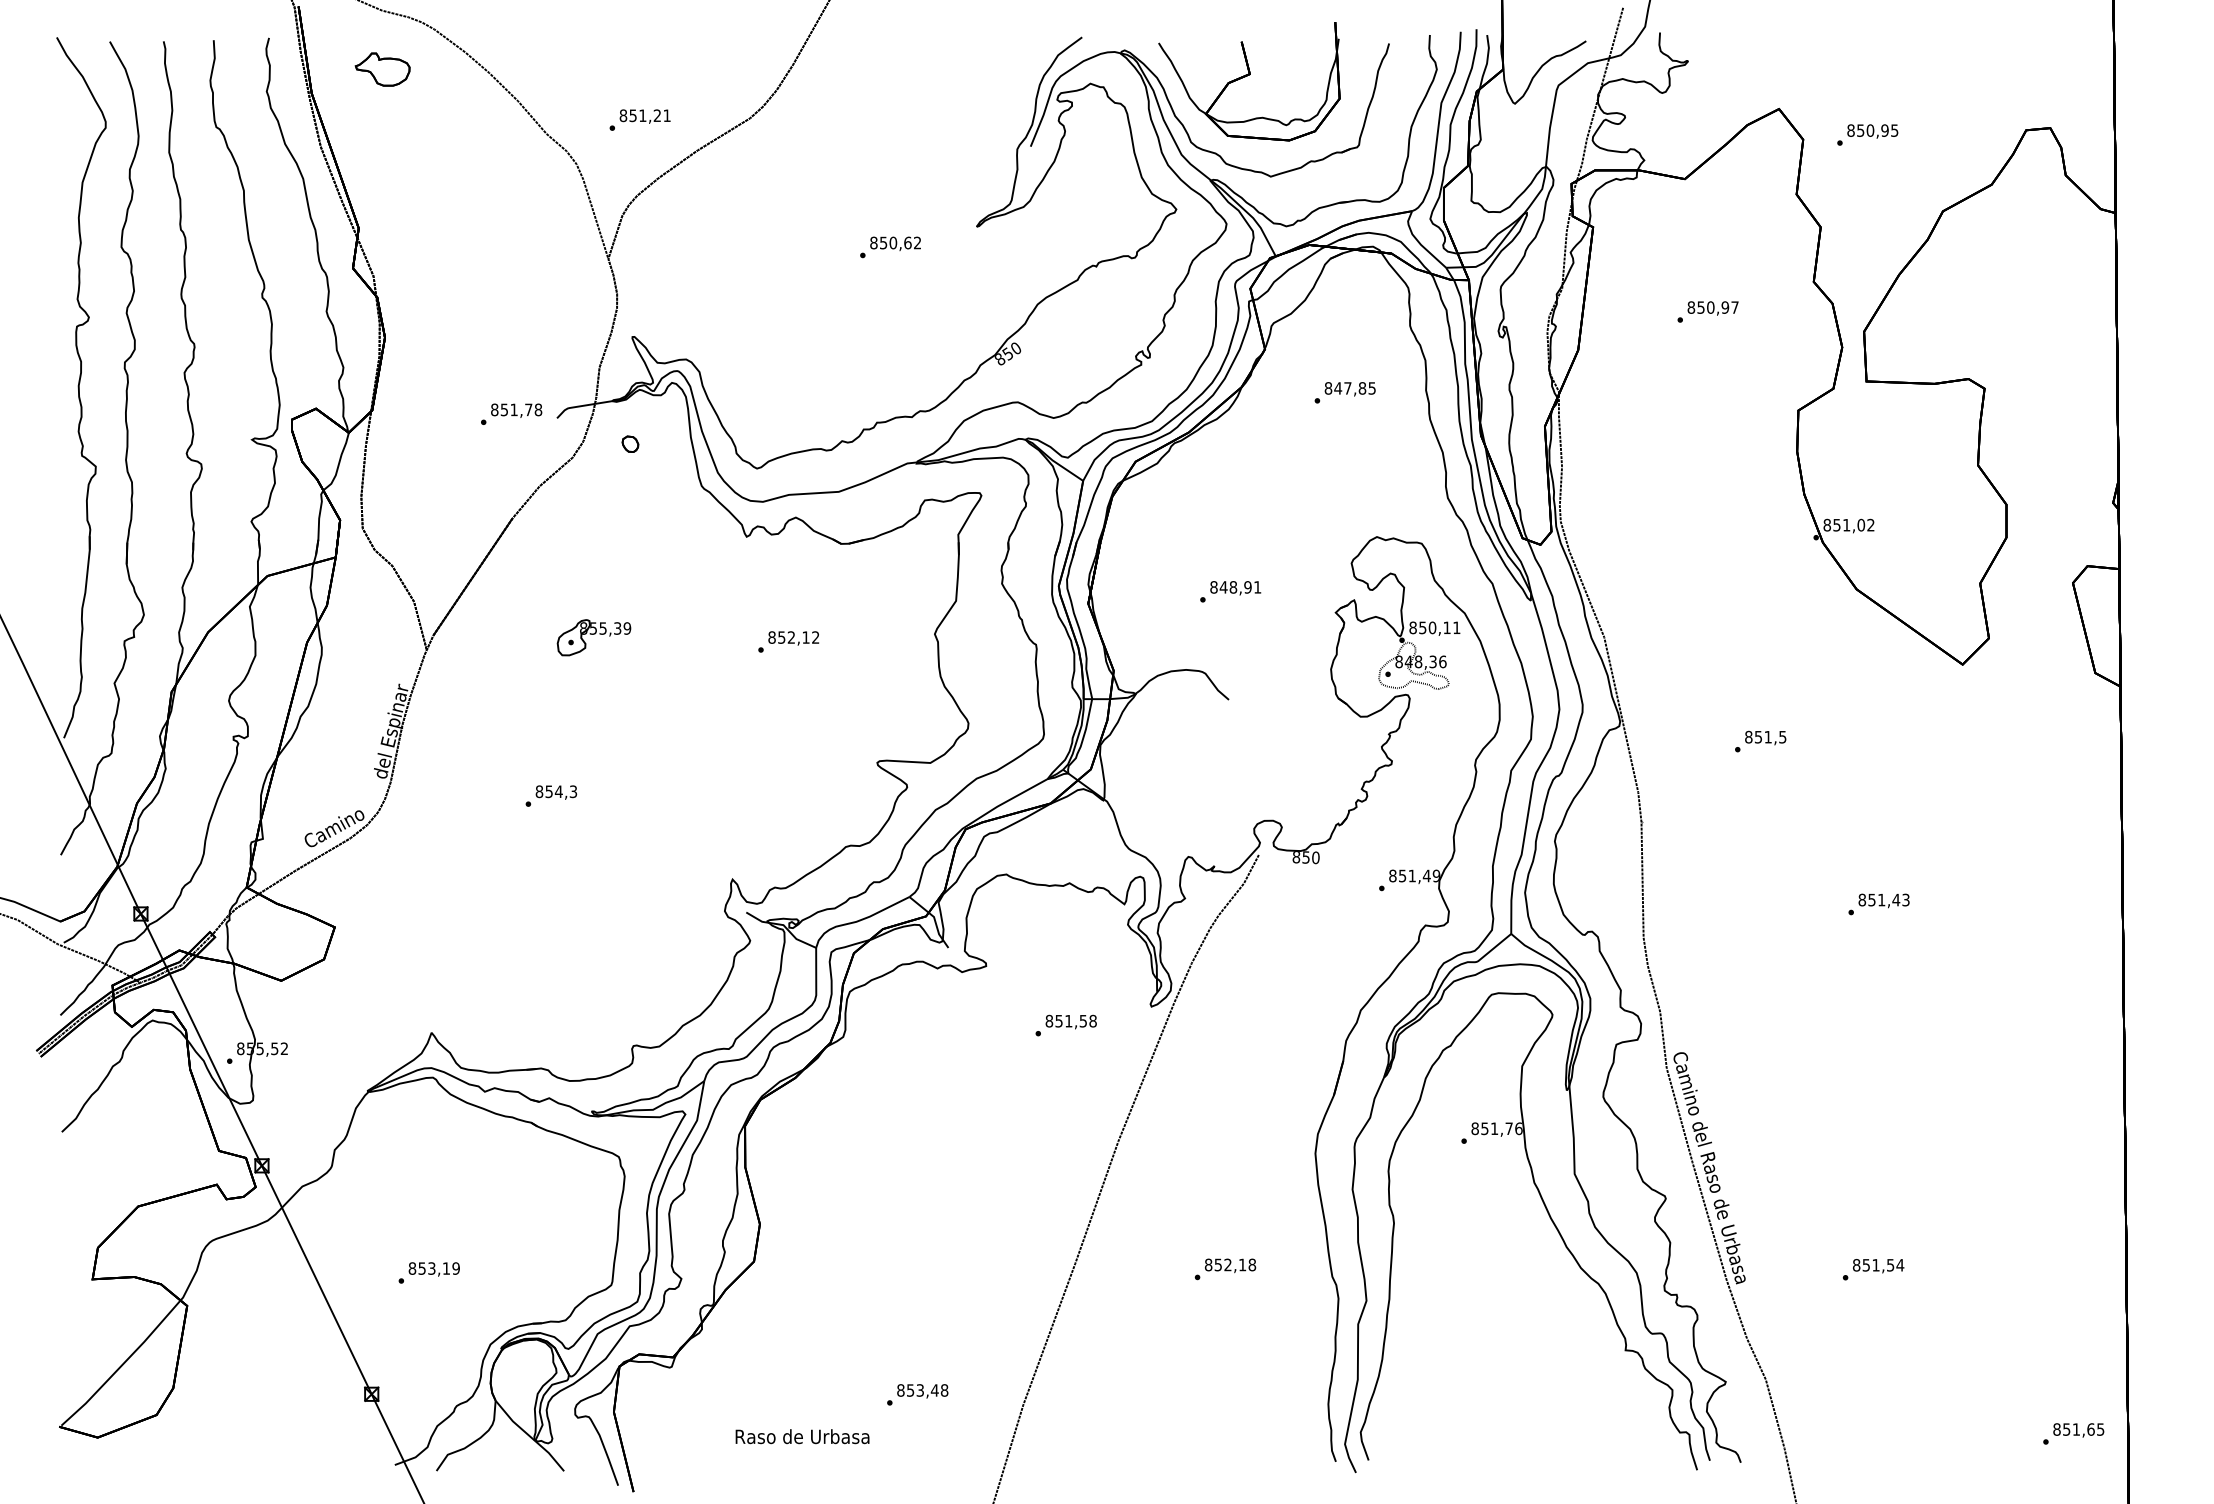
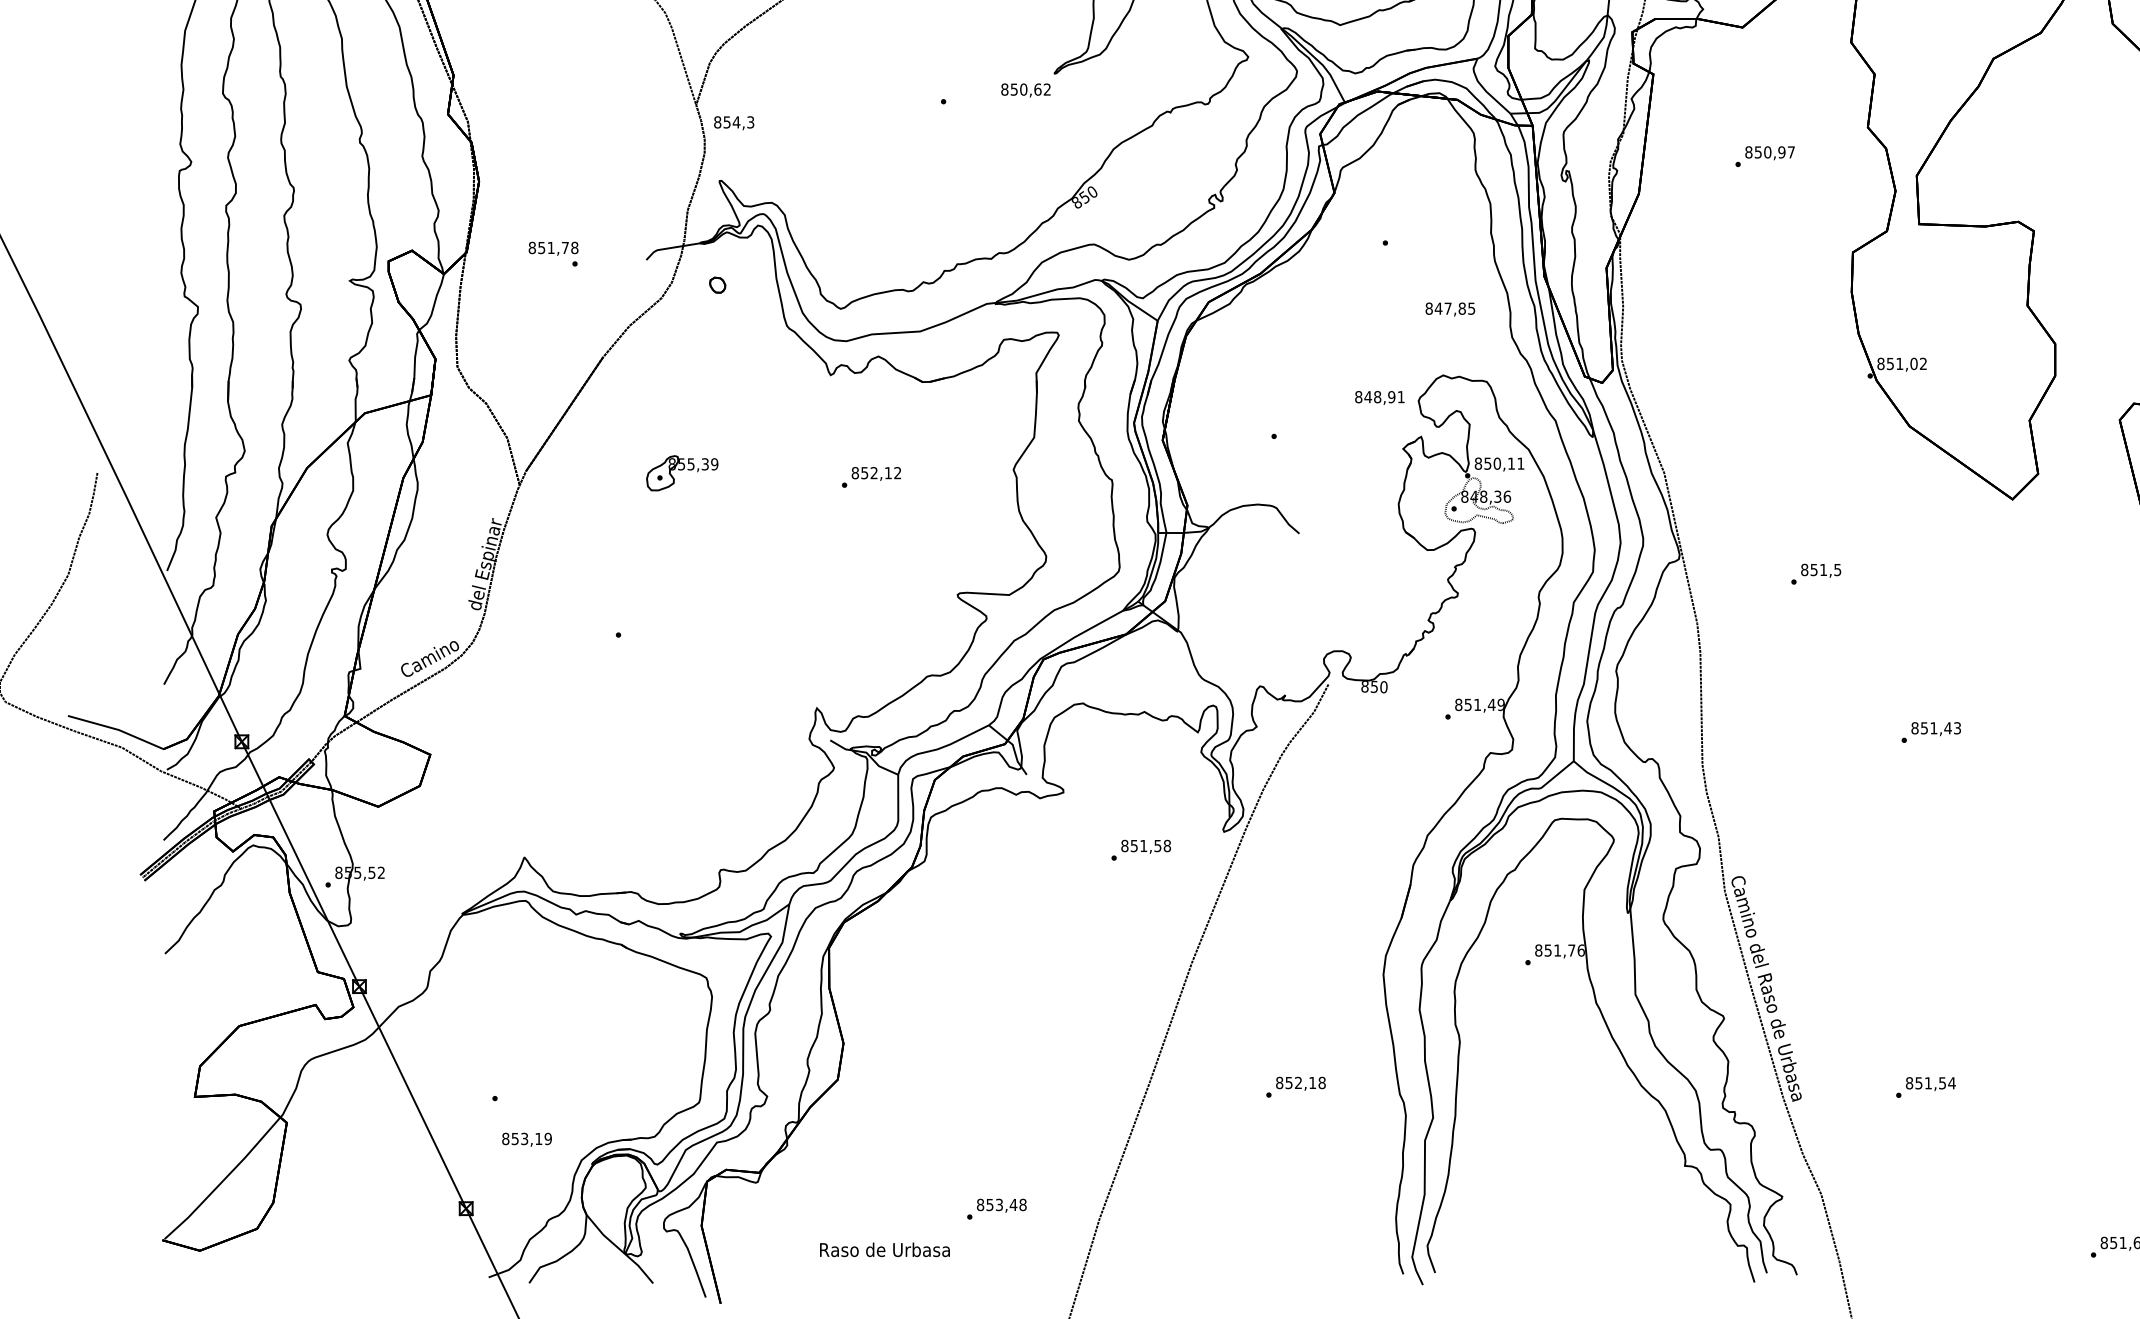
text: (895, 243) -> (1025, 90), moved
text: (1349, 389) -> (1449, 309), moved
text: (516, 410) -> (553, 248), moved
text: (1235, 588) -> (1379, 398), moved
text: (556, 792) -> (734, 123), moved
text: (433, 1269) -> (526, 1139), moved

